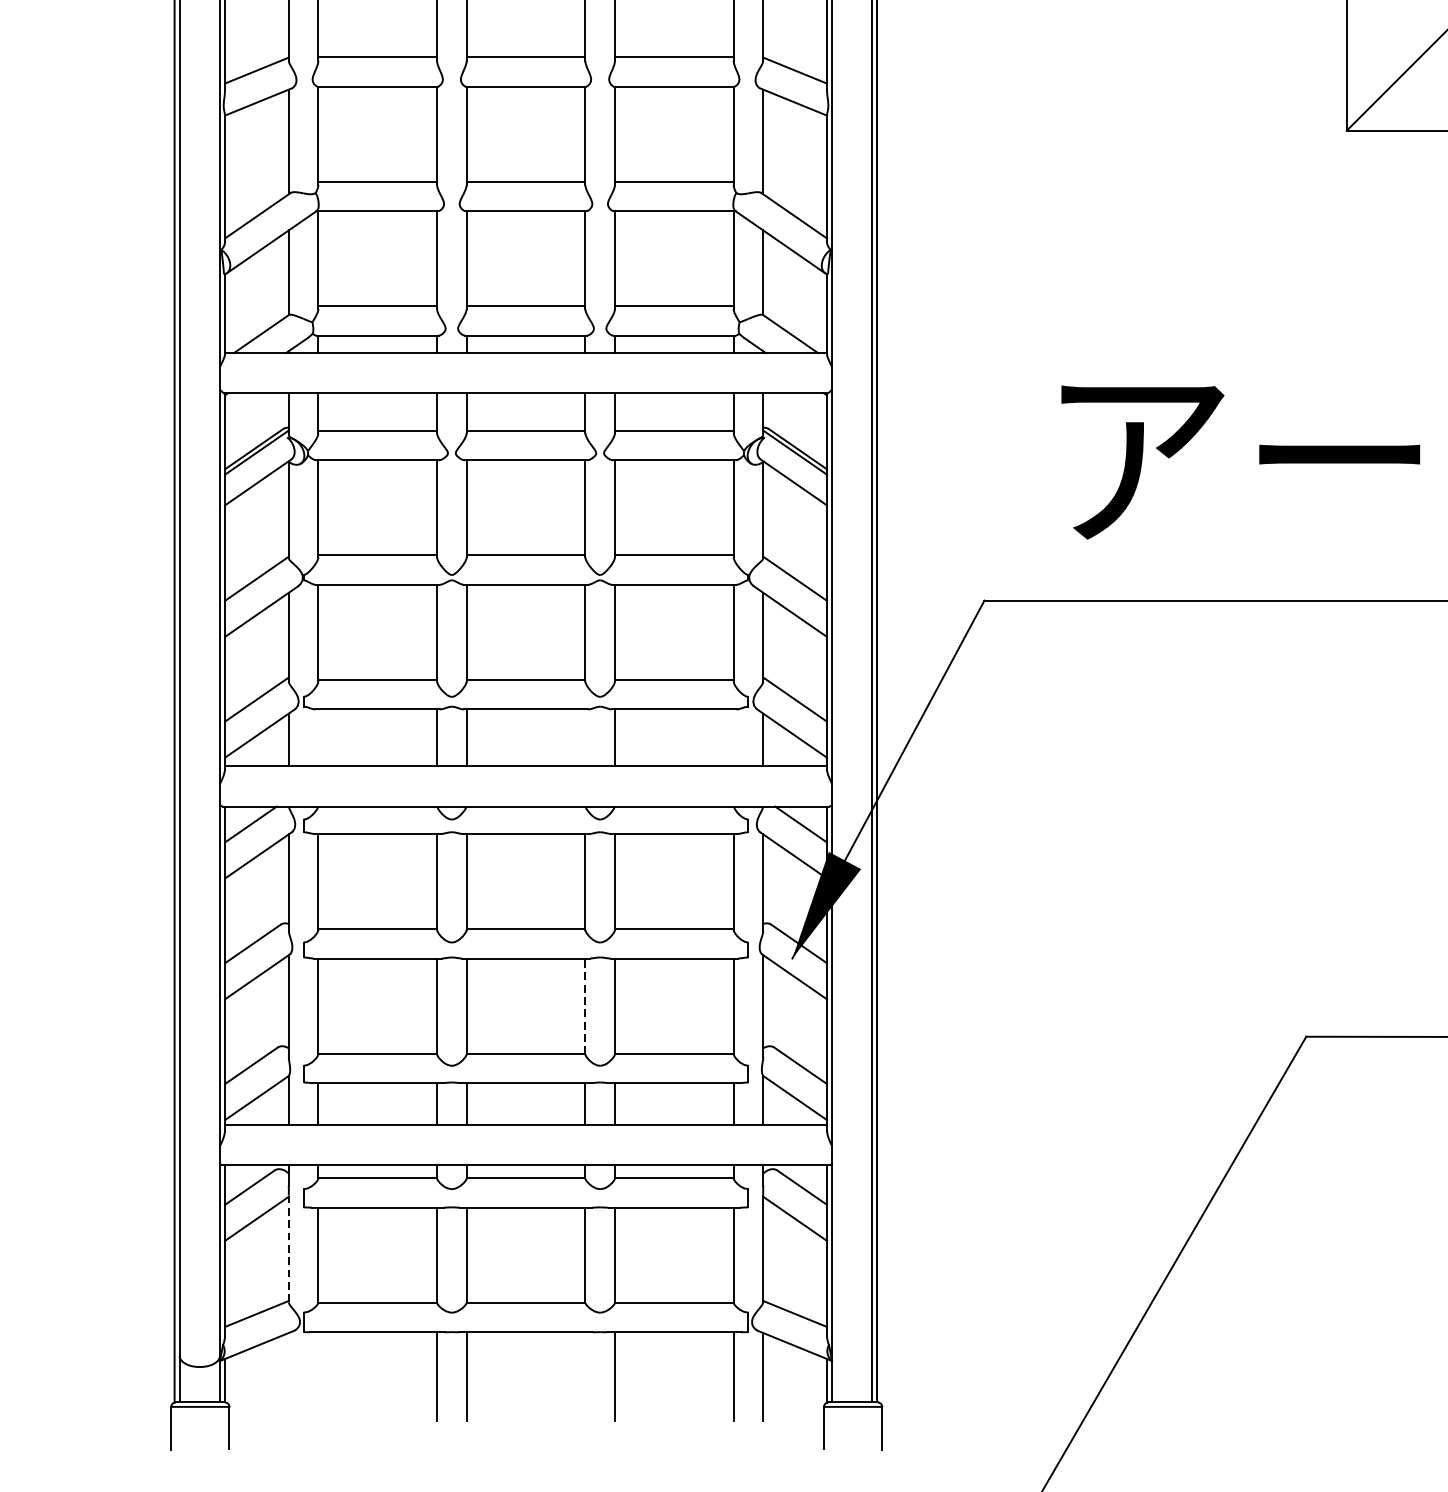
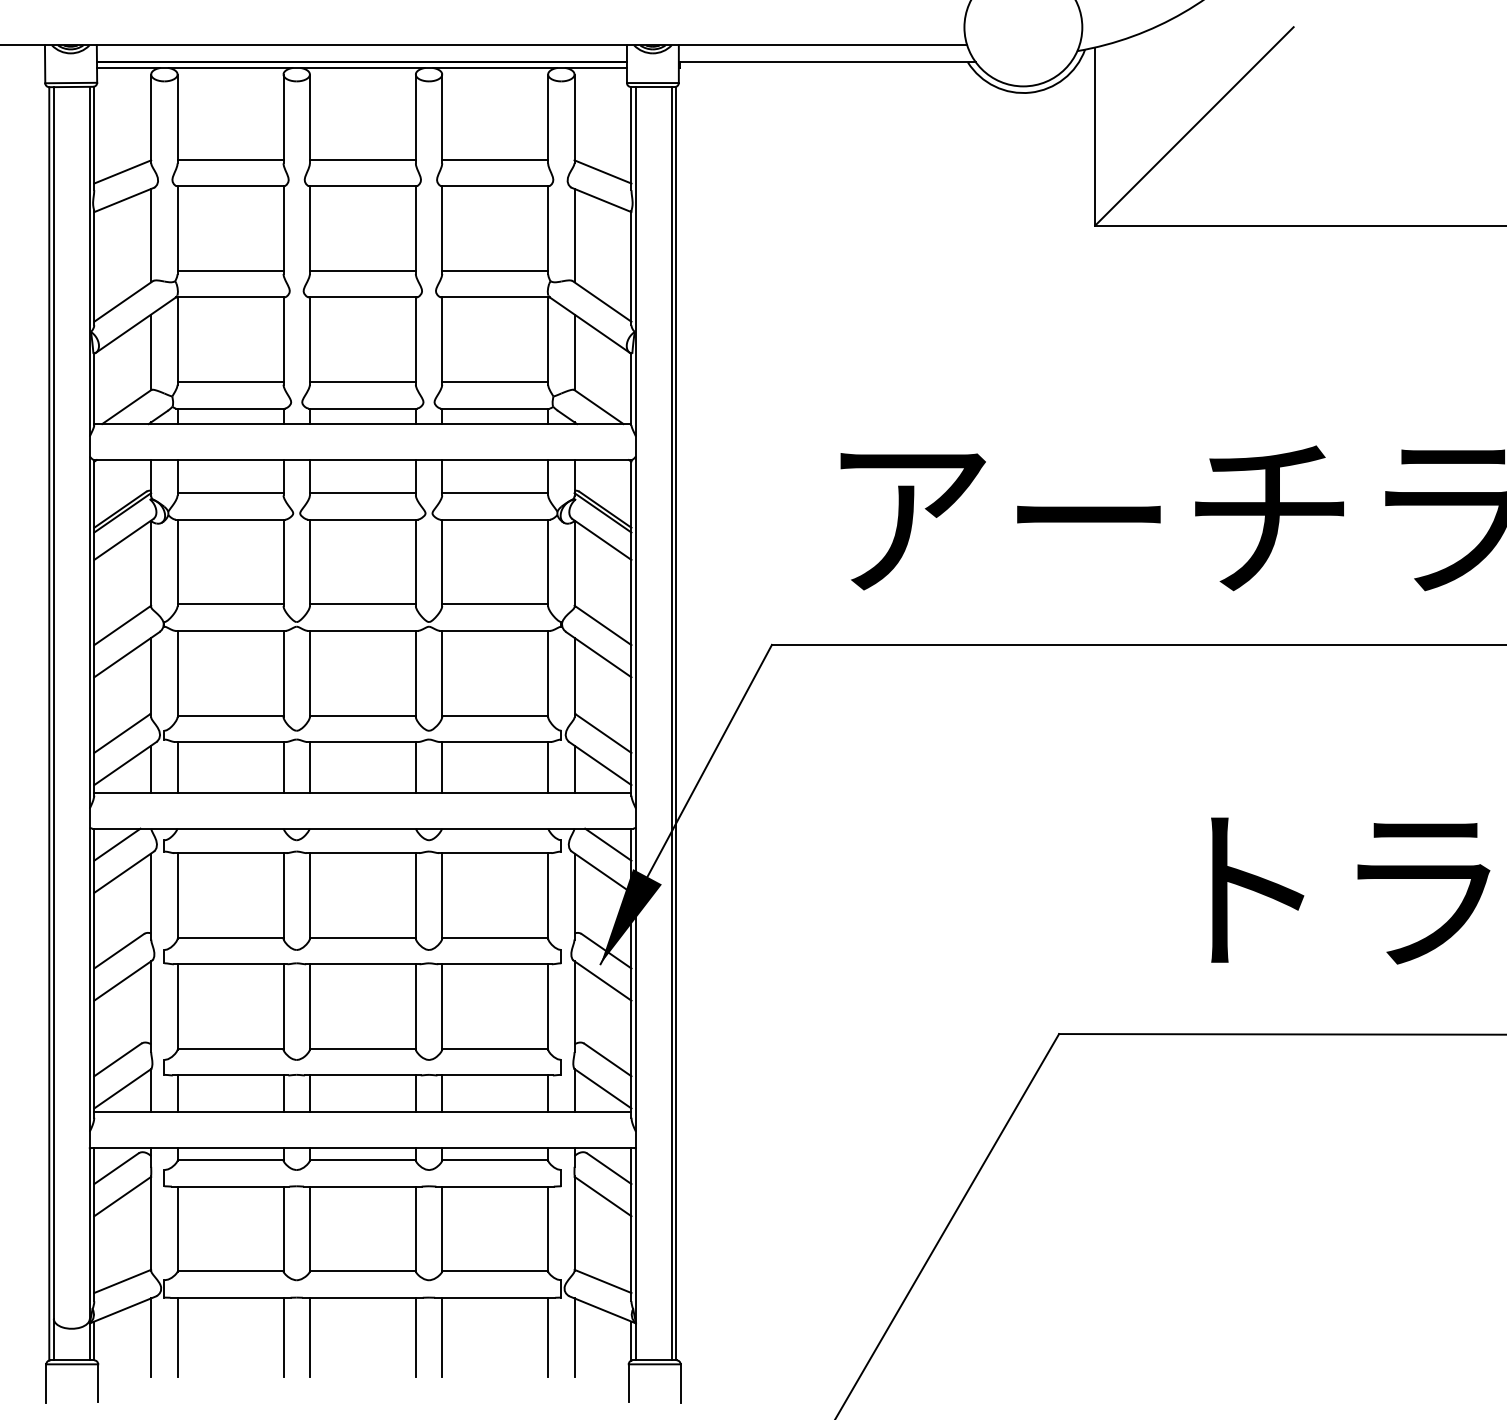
line: (318, 738) -> (177, 767), added
line: (584, 738) -> (415, 767), added
line: (734, 738) -> (548, 767), added
line: (584, 1005) -> (415, 1006), dashed -> solid
line: (289, 1249) -> (151, 1223), dashed -> solid
line: (289, 1376) -> (151, 1337), added
line: (318, 1376) -> (177, 1337), added
line: (584, 1376) -> (415, 1337), added

